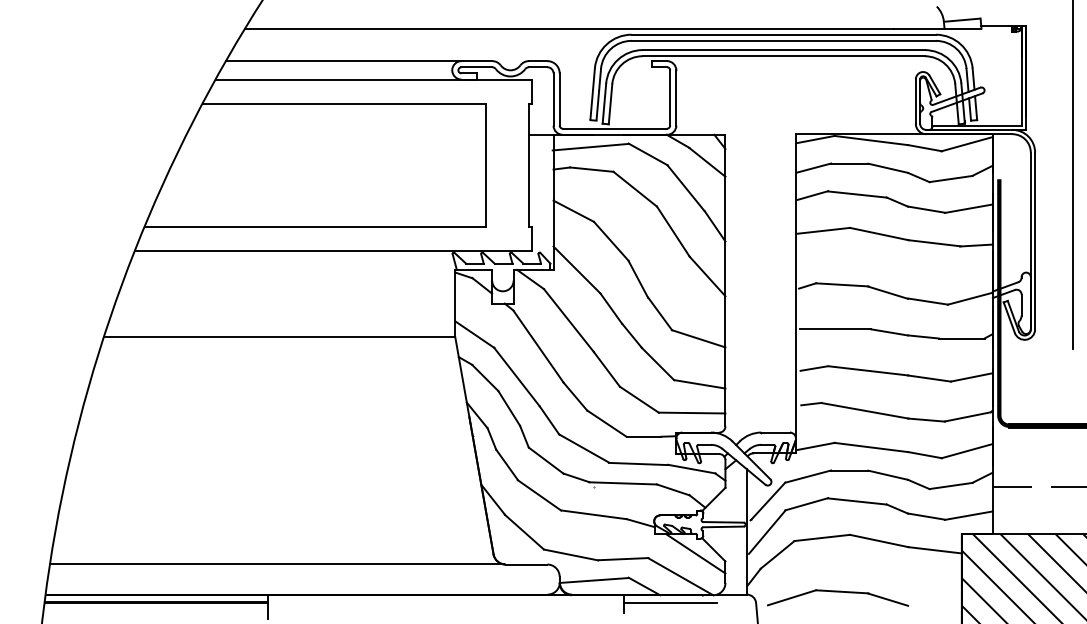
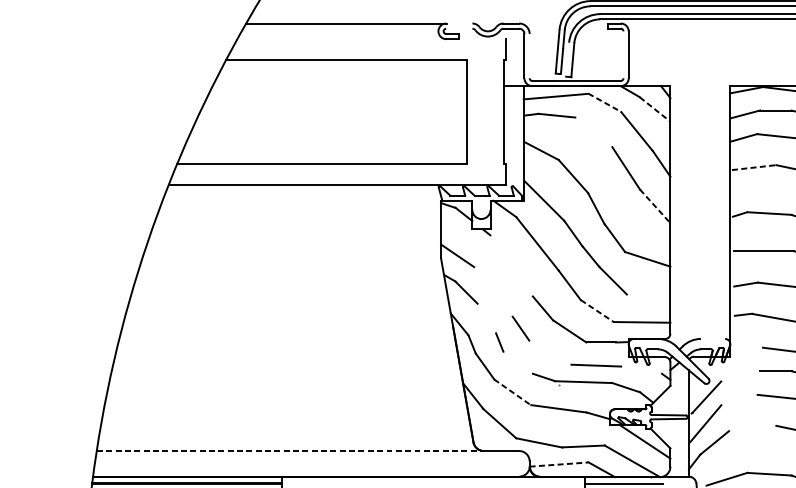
line: (476, 61) -> (459, 23), removed
line: (476, 67) -> (459, 28), removed
line: (373, 79) -> (371, 39), removed
line: (670, 97) -> (623, 54), removed
line: (559, 99) -> (529, 56), removed
line: (604, 103) -> (567, 59), removed
line: (648, 154) -> (605, 102), solid -> dashed
line: (707, 162) -> (655, 109), solid -> dashed
line: (634, 188) -> (593, 131), removed
line: (824, 230) -> (754, 167), solid -> dashed
line: (707, 276) -> (655, 206), solid -> dashed
line: (279, 337) -> (291, 258), removed
line: (538, 346) -> (511, 265), removed
line: (516, 376) -> (492, 291), removed
line: (699, 384) -> (648, 298), removed
line: (639, 400) -> (597, 311), solid -> dashed
line: (509, 408) -> (487, 318), removed
line: (775, 432) -> (712, 338), removed
line: (815, 446) -> (746, 350), removed
line: (583, 448) -> (549, 352), removed
line: (545, 460) -> (517, 362), removed
line: (691, 468) -> (641, 369), removed
line: (808, 476) -> (740, 376), removed
line: (539, 495) -> (512, 392), solid -> dashed
line: (806, 504) -> (739, 400), removed
line: (821, 537) -> (751, 428), removed
line: (276, 564) -> (289, 451), solid -> dashed
line: (594, 580) -> (559, 464), solid -> dashed

